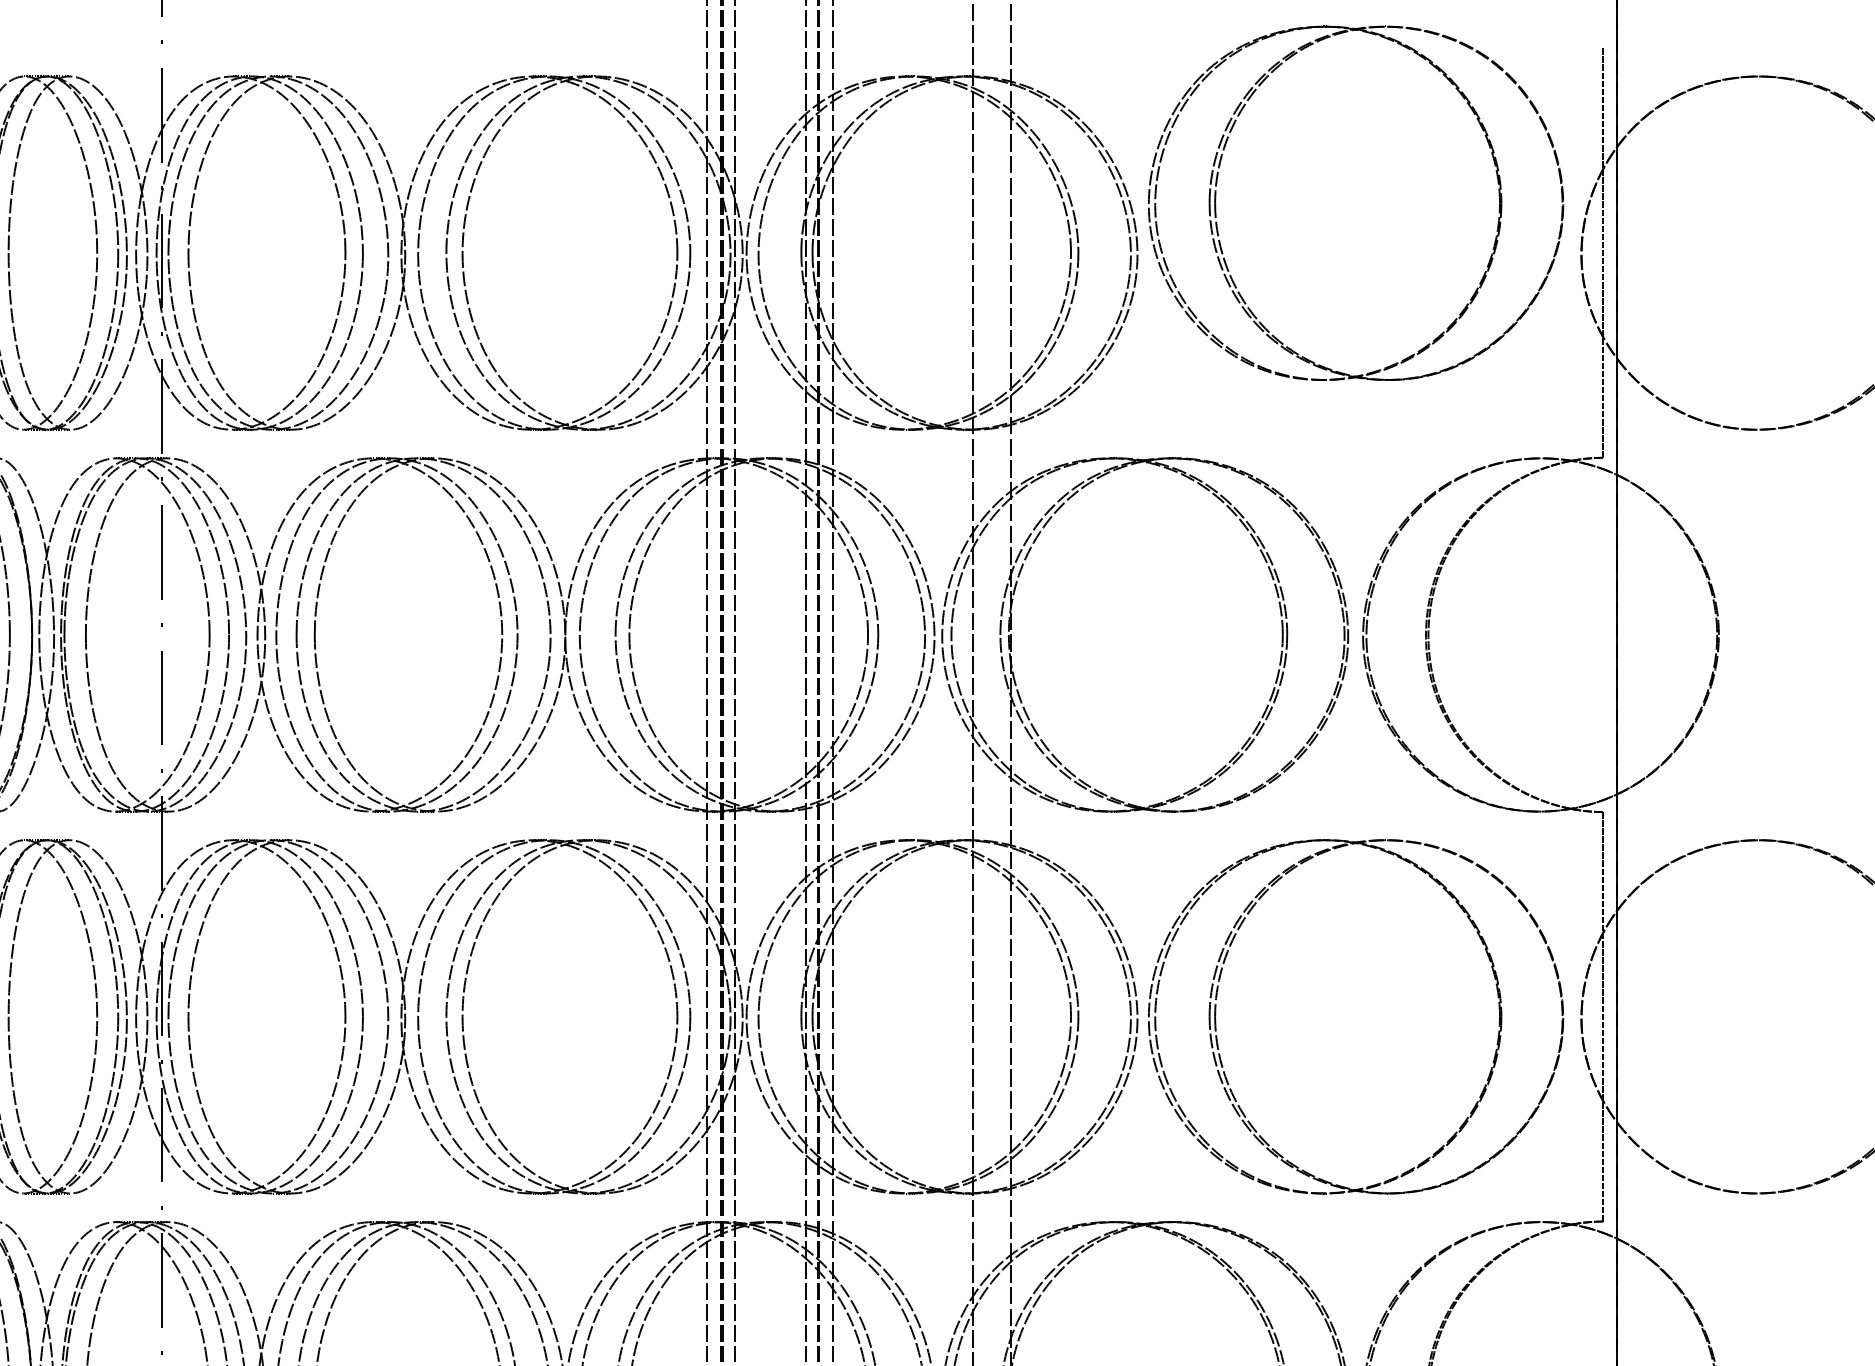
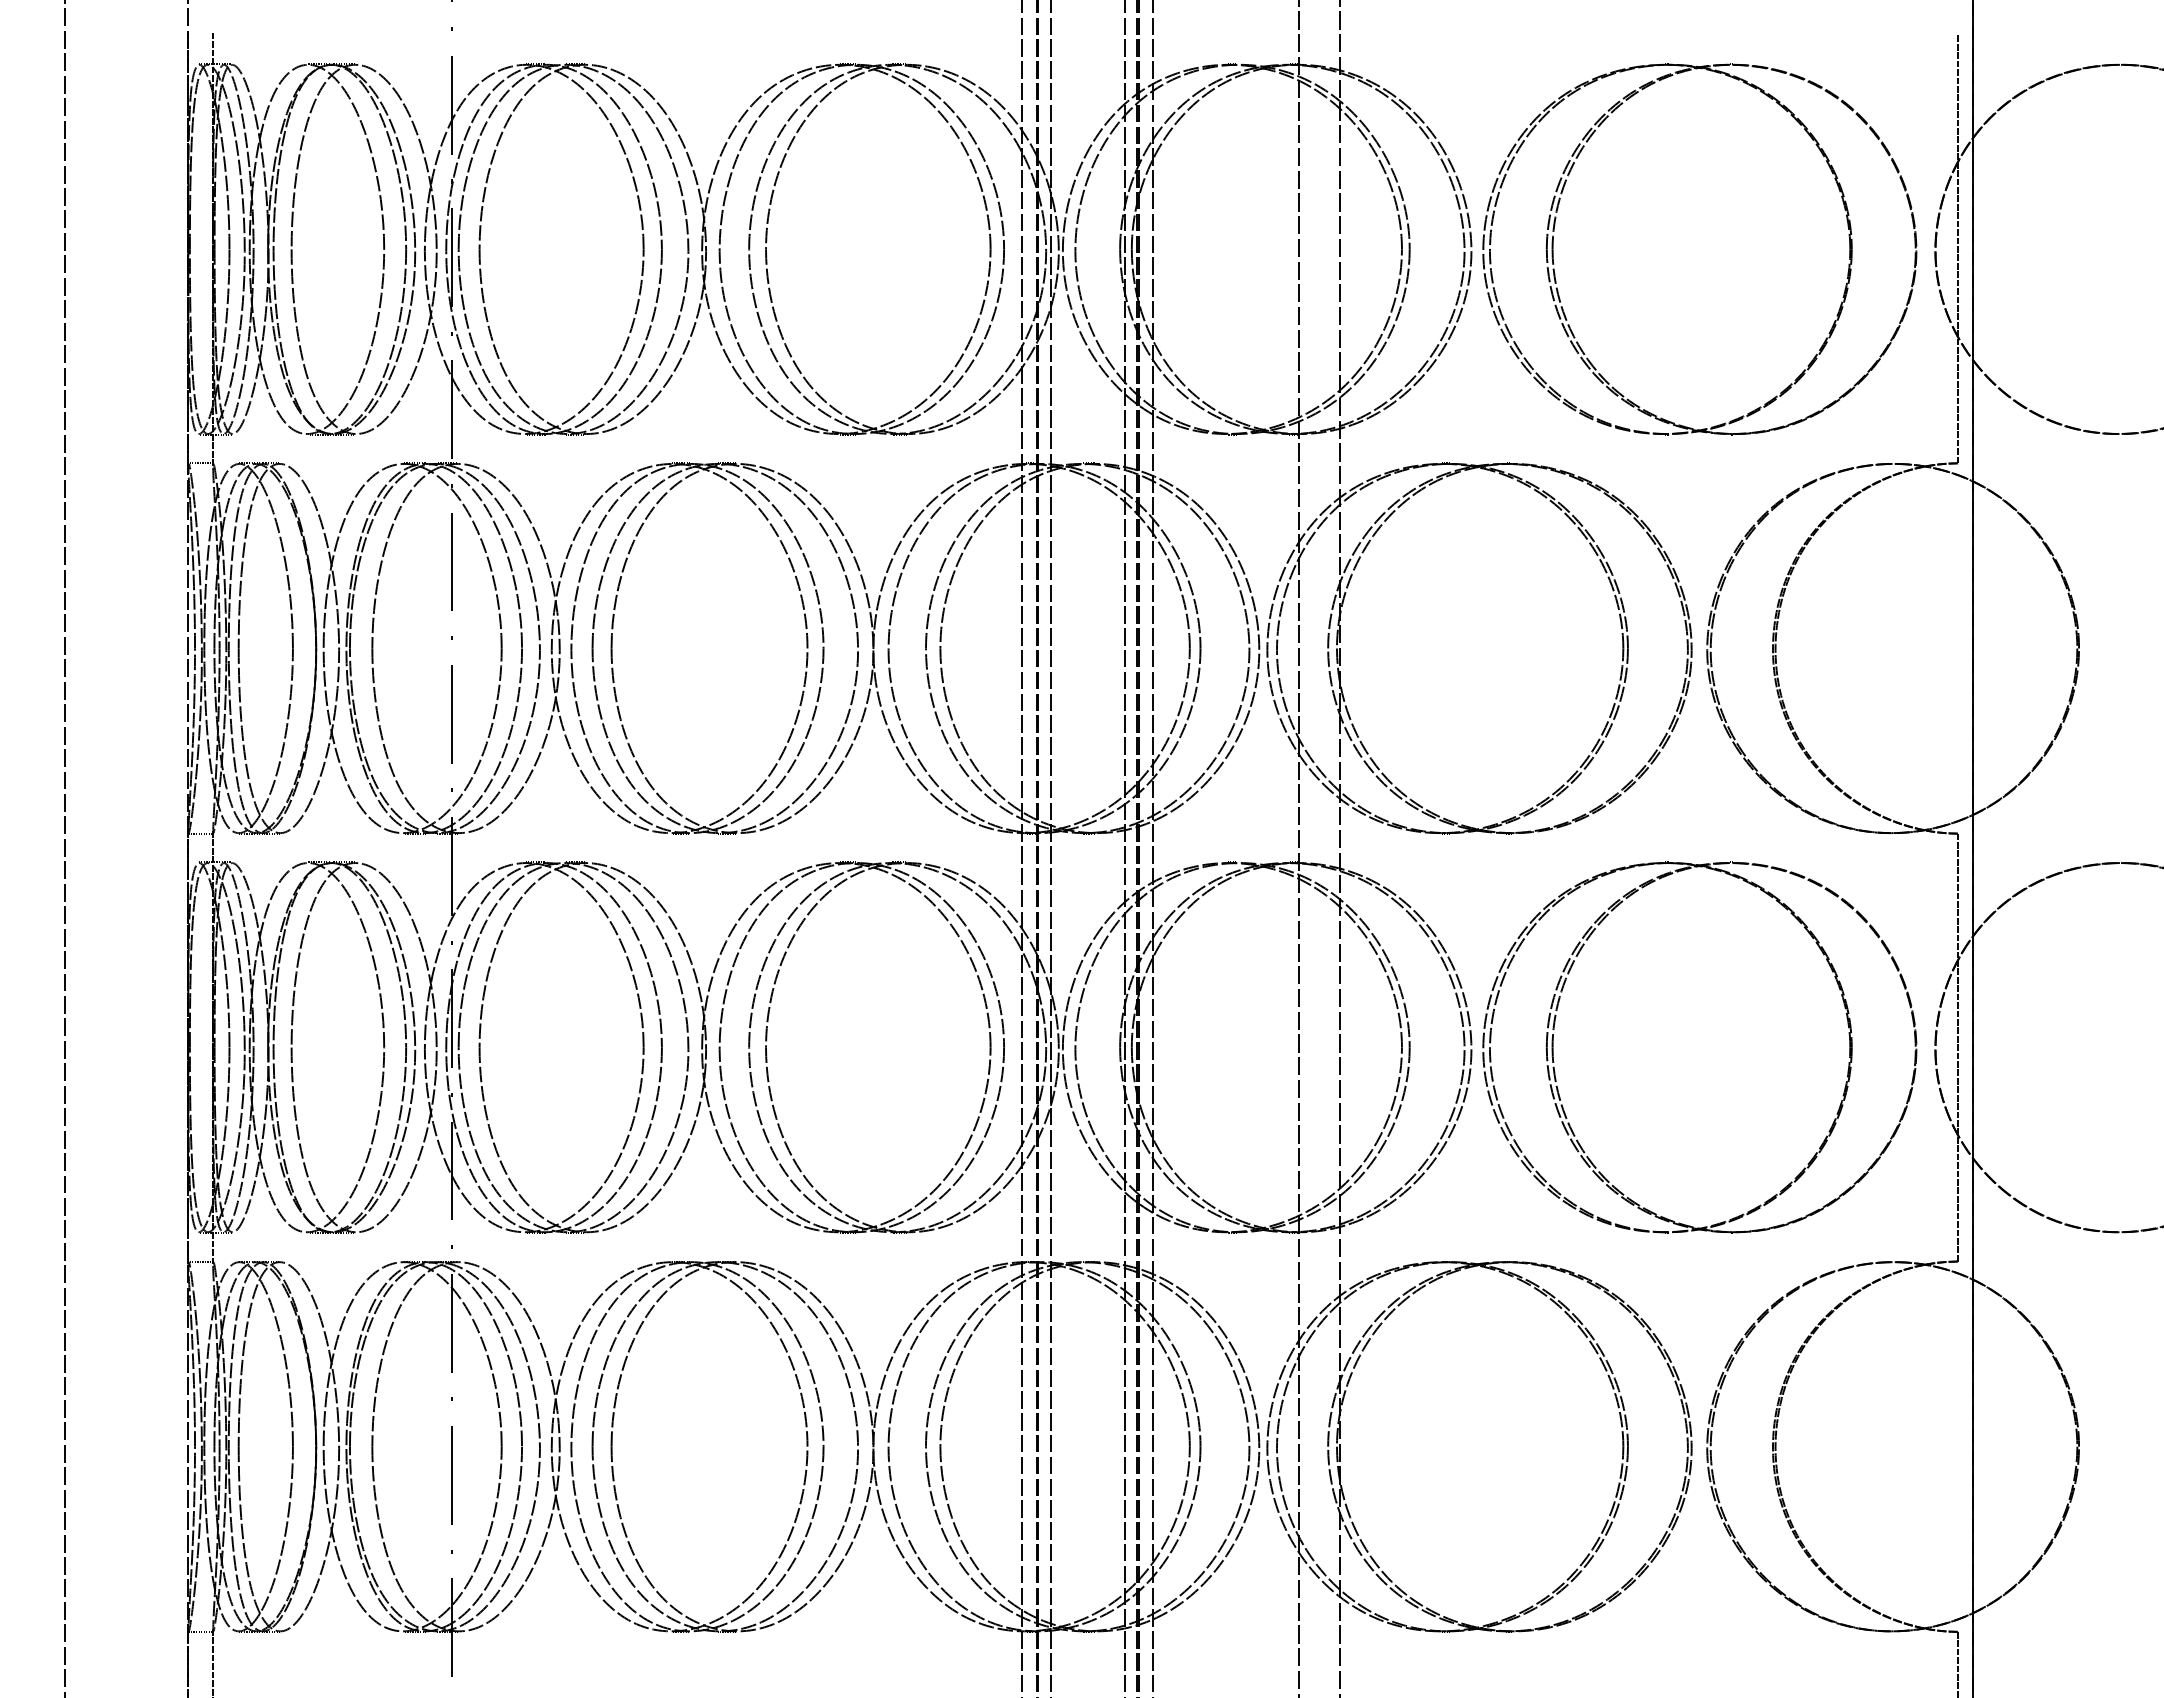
part: (1216, 216) -> (1554, 263), moved

